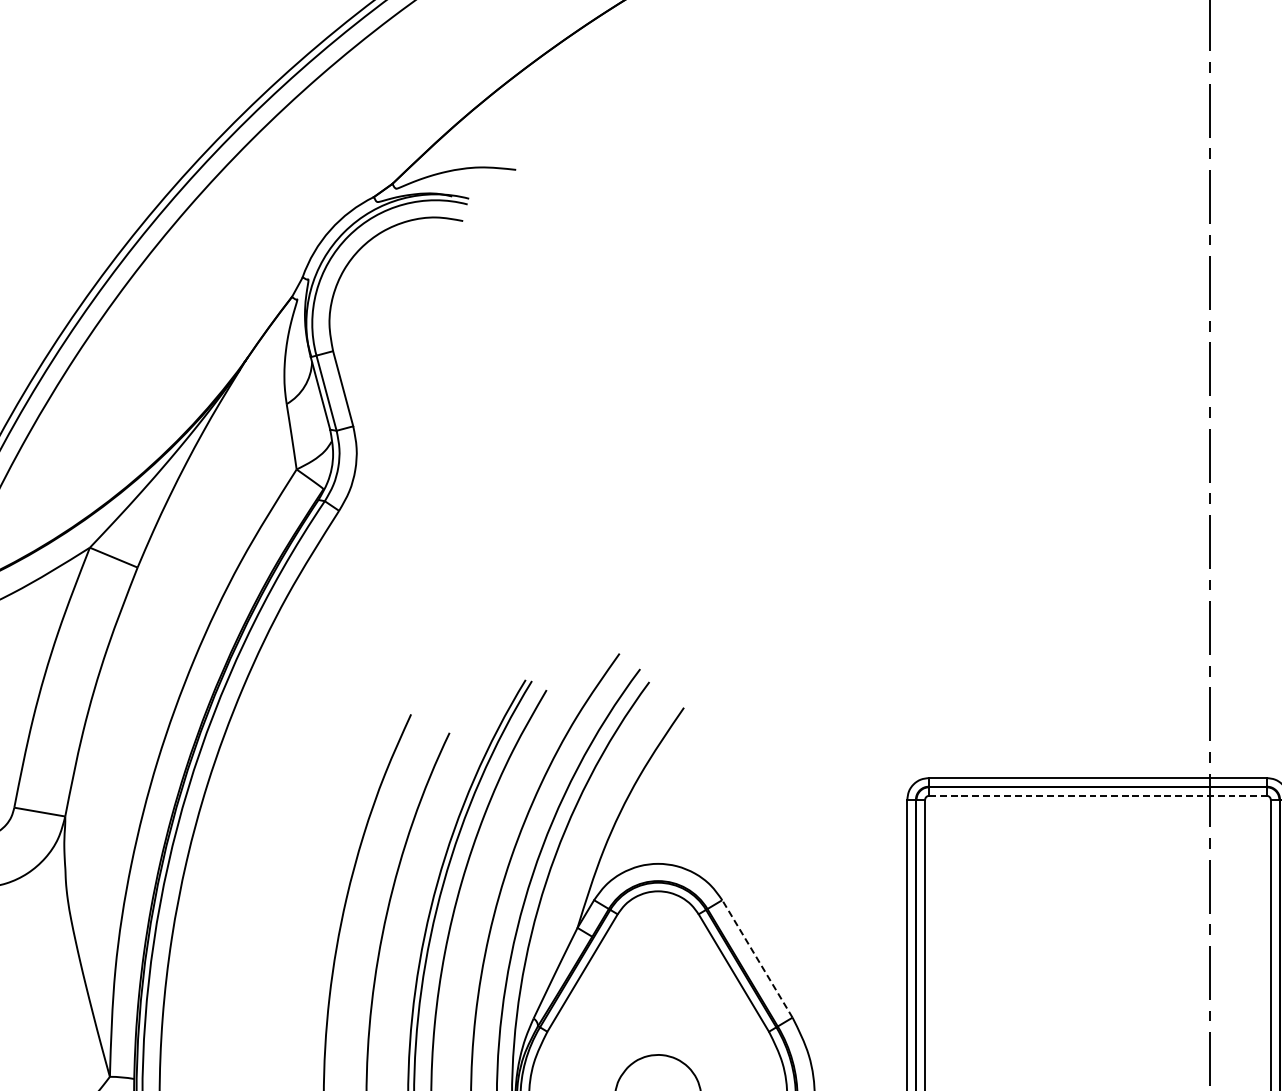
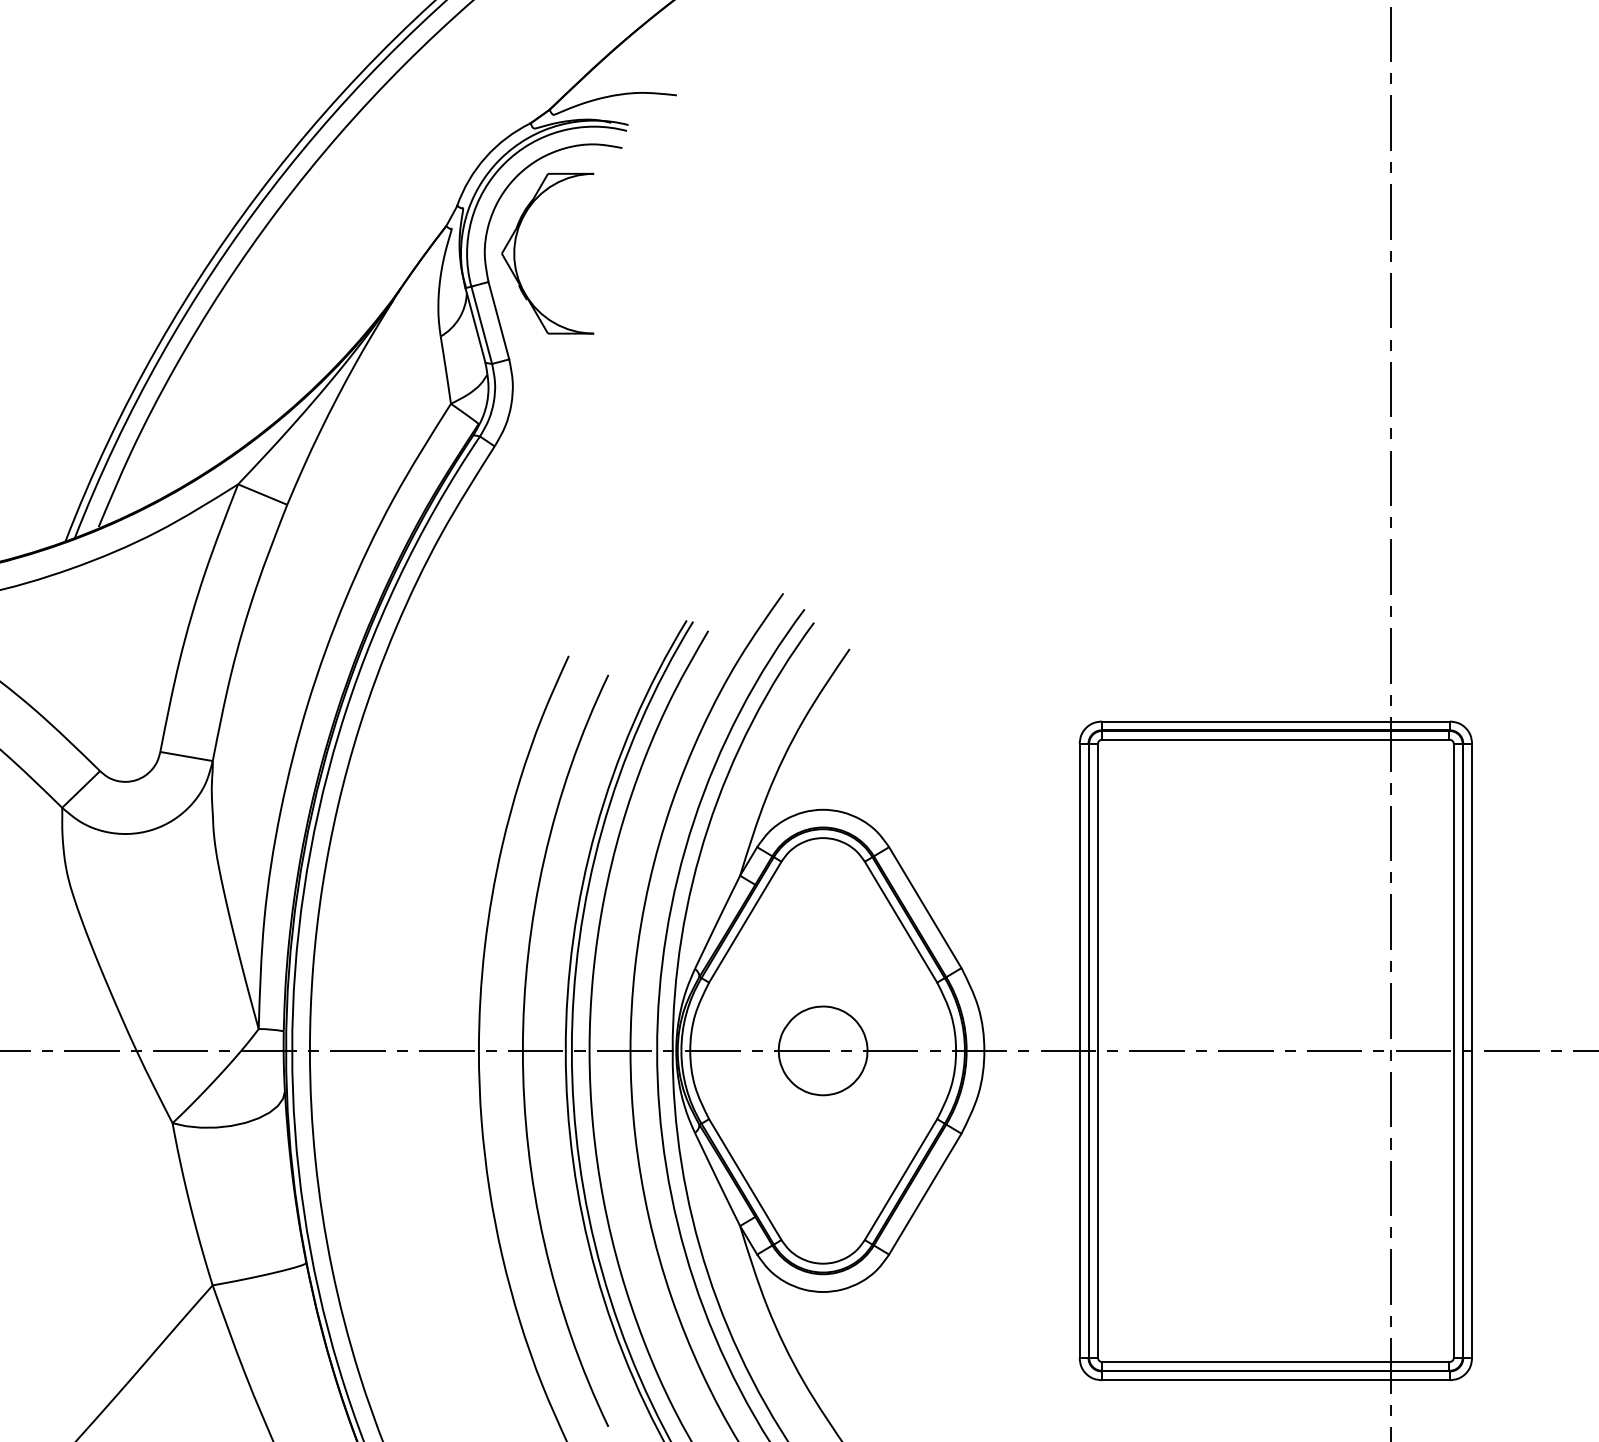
part: (359, 323) -> (515, 253), added
line: (1097, 795) -> (1275, 739), dashed -> solid
line: (757, 958) -> (925, 907), dashed -> solid

